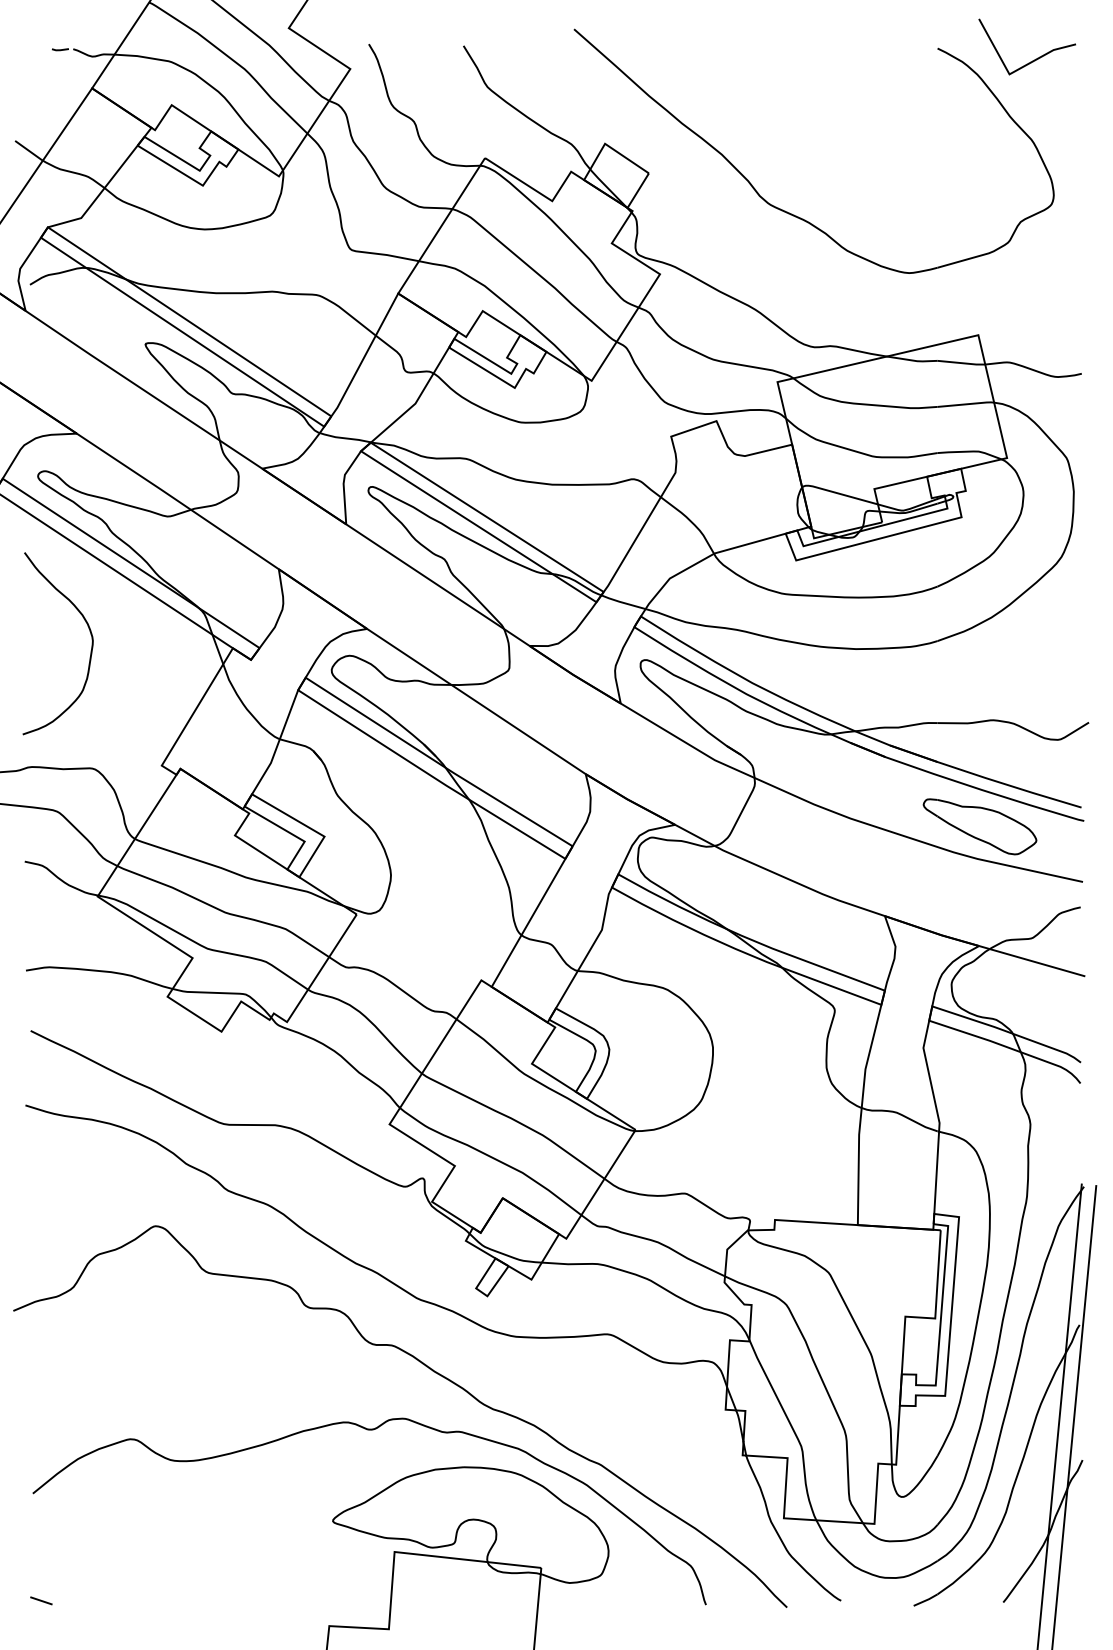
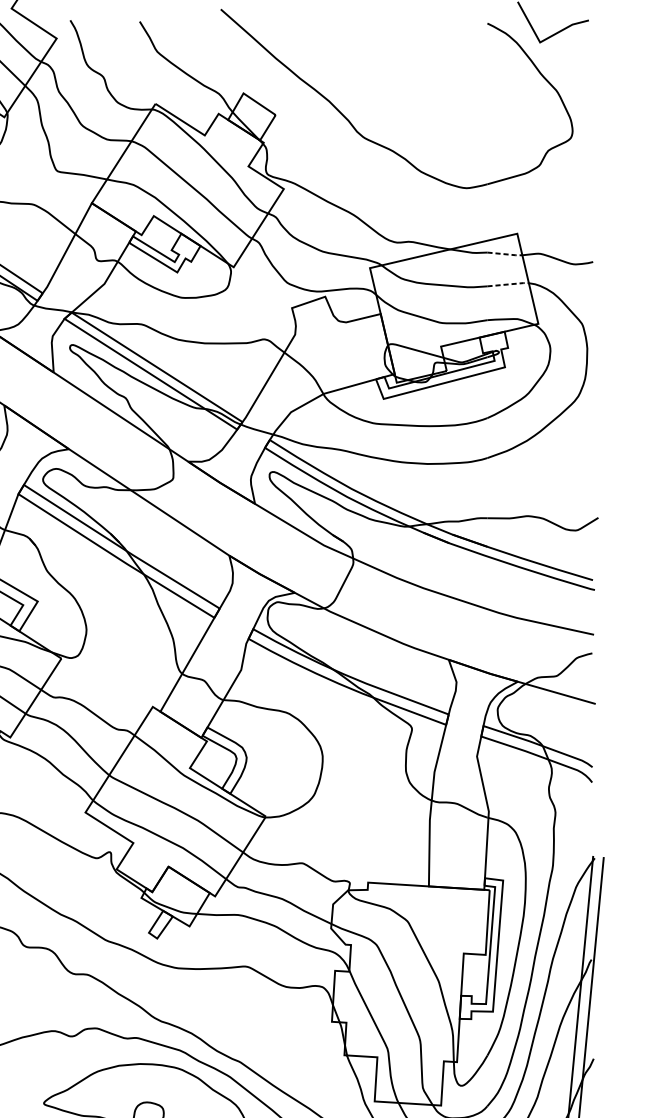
line: (962, 363) -> (505, 254), solid -> dashed
line: (968, 404) -> (510, 284), solid -> dashed
part: (979, 826) -> (518, 594), removed

